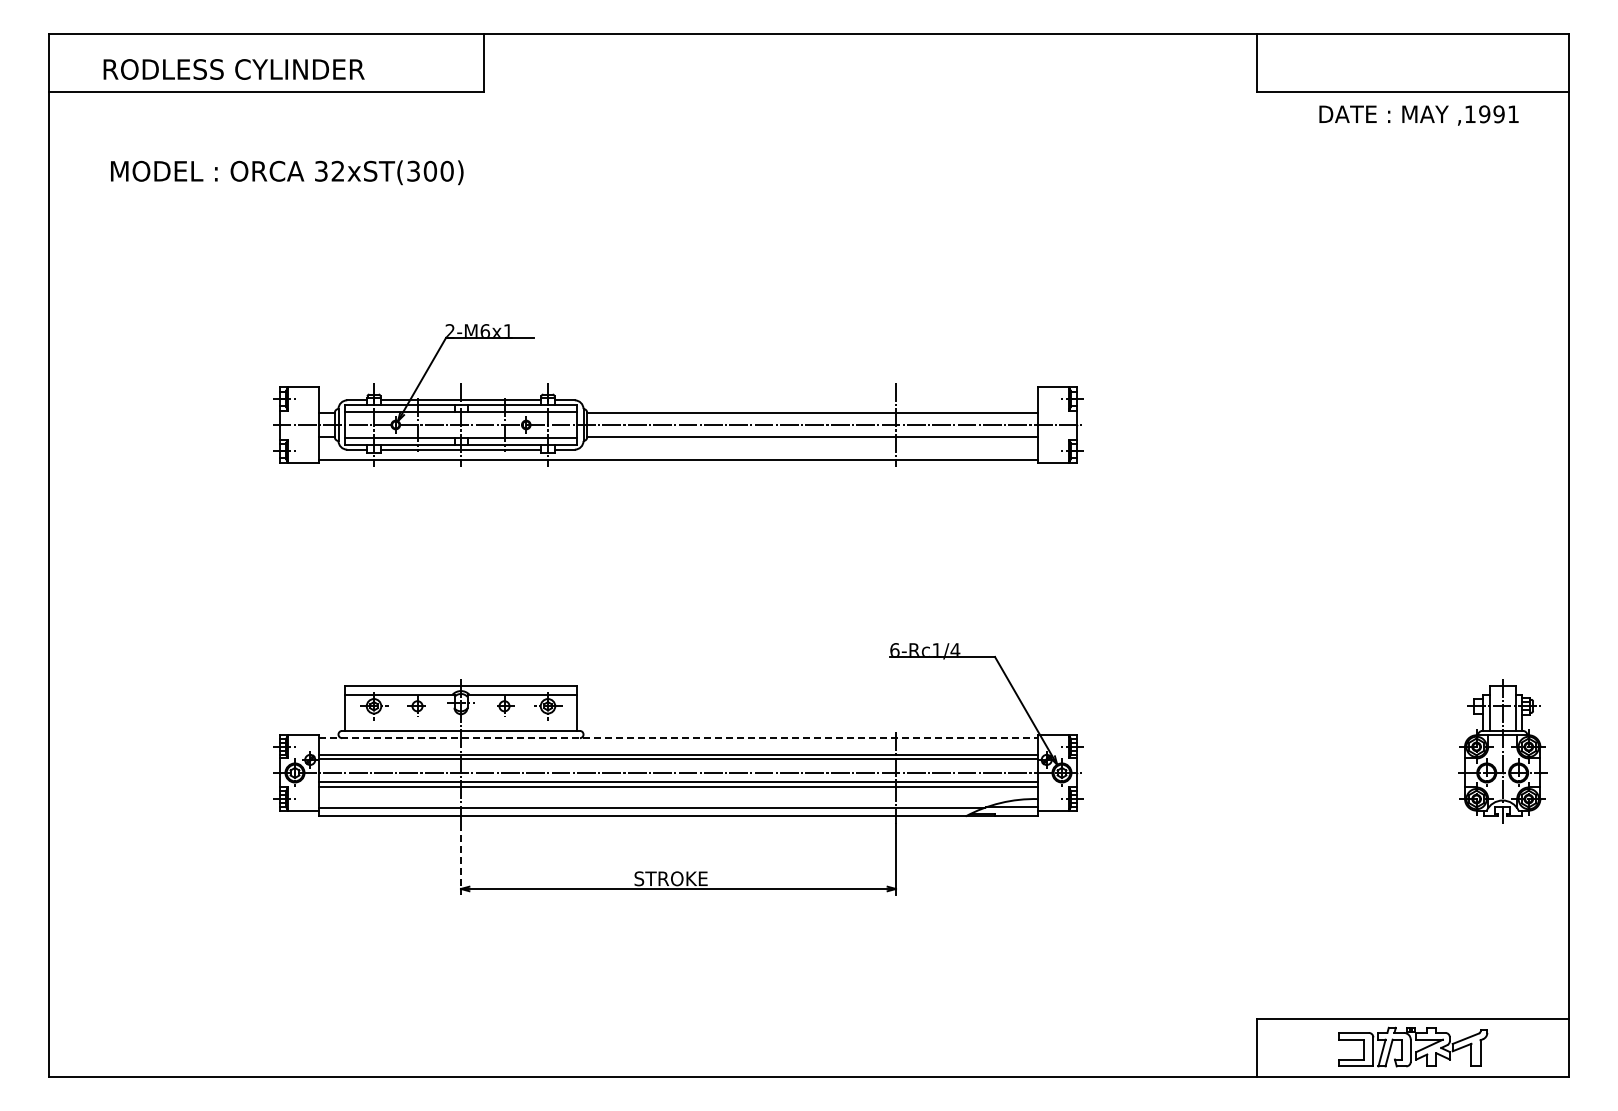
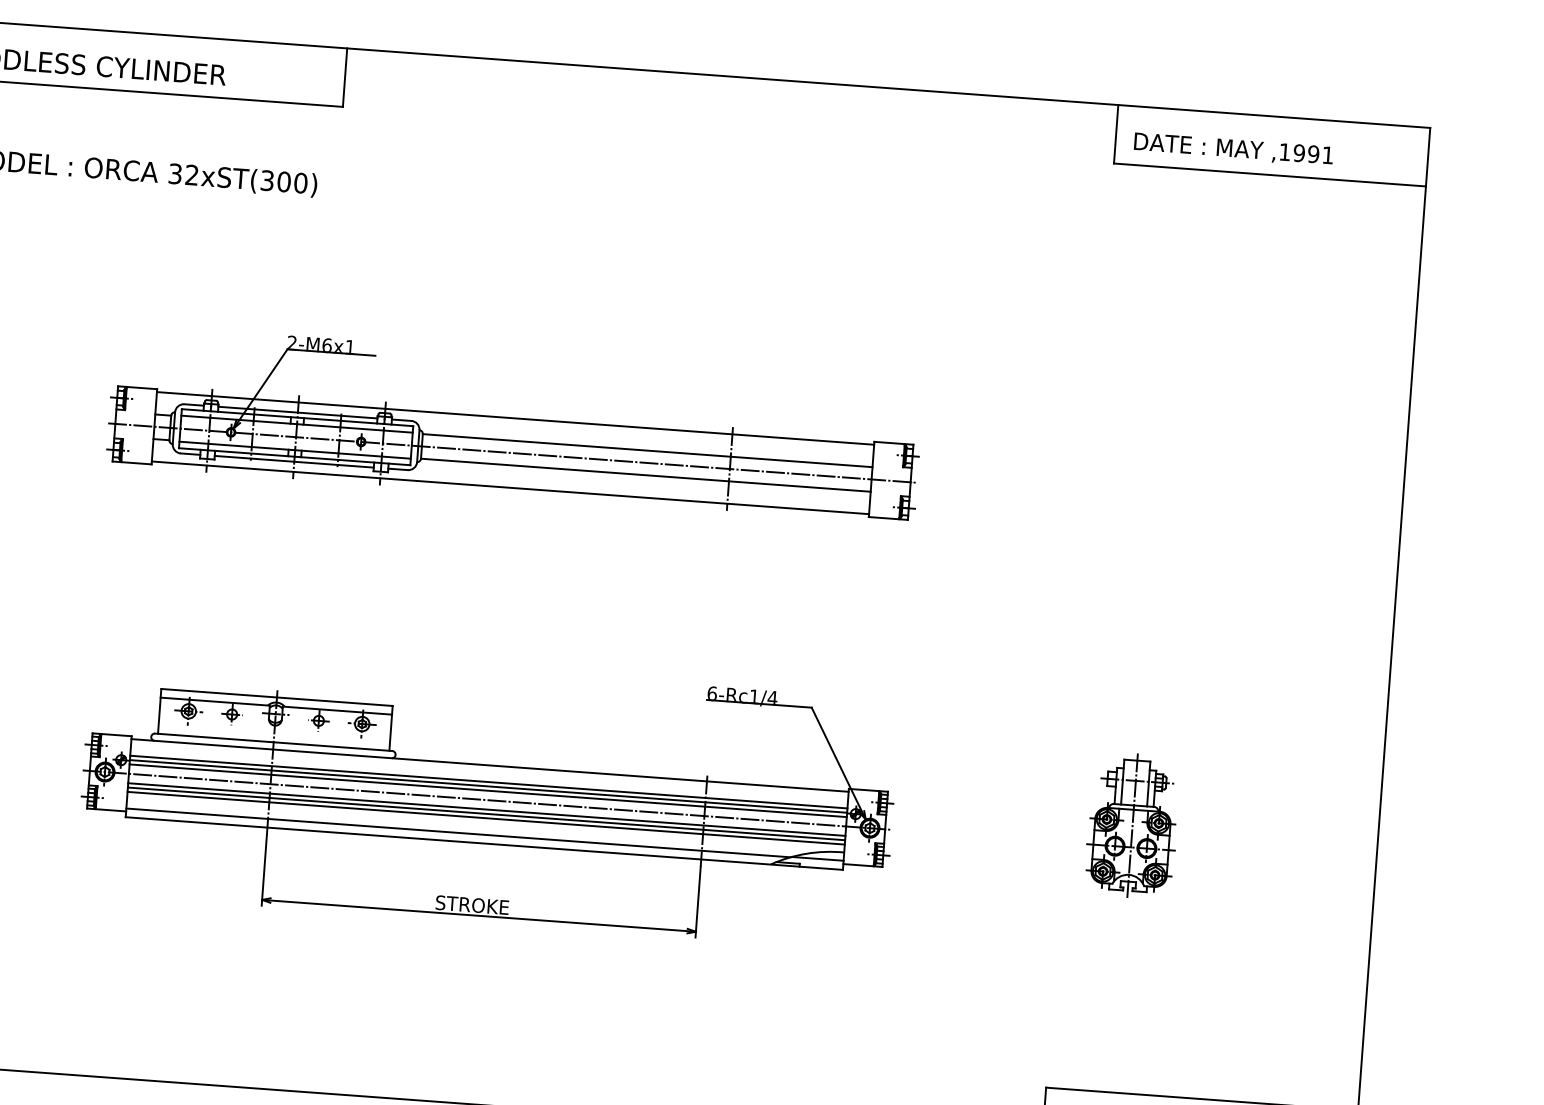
text: (1418, 115) -> (1233, 149), moved
line: (678, 390) -> (515, 418), added
line: (678, 738) -> (490, 765), dashed -> solid
part: (1502, 751) -> (1132, 825), moved
line: (678, 763) -> (488, 790), added
line: (678, 791) -> (486, 818), added
line: (461, 859) -> (264, 870), dashed -> solid

